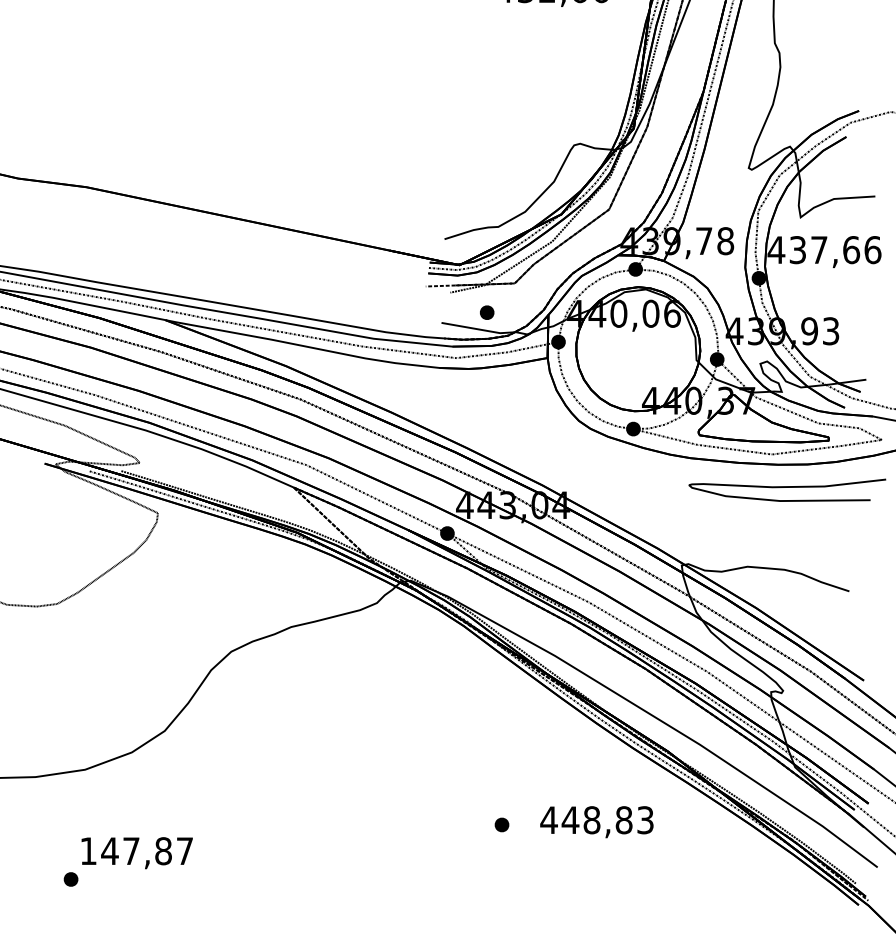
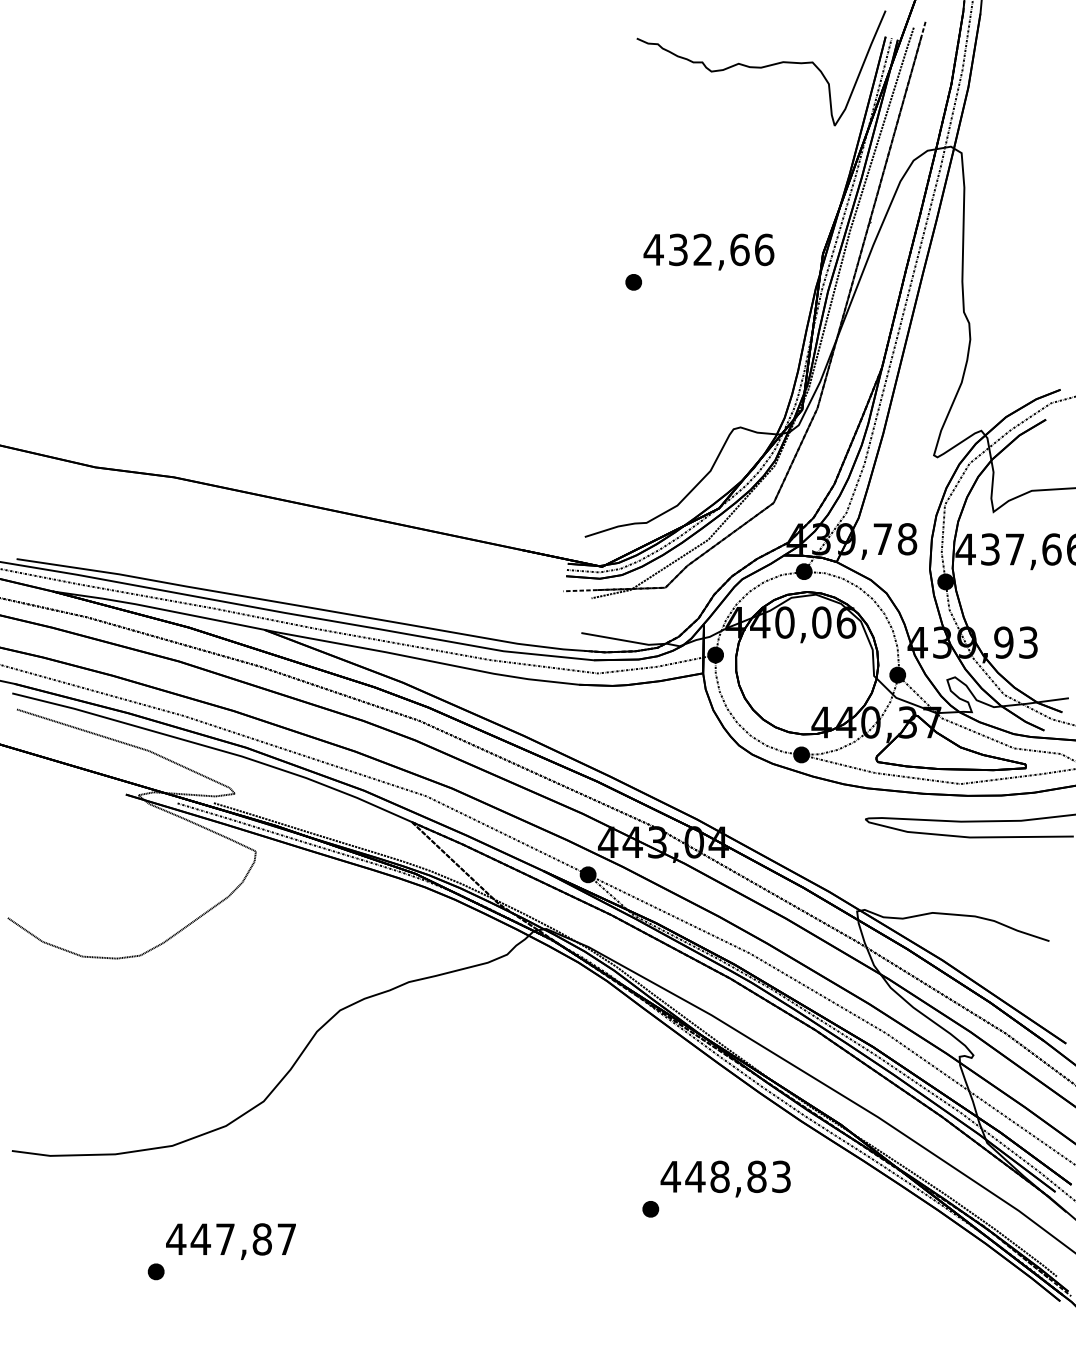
part: (486, 312) -> (633, 282), moved
text: (596, 821) -> (725, 1178), moved
text: (88, 850) -> (176, 1238), 147,87 -> 447,87

